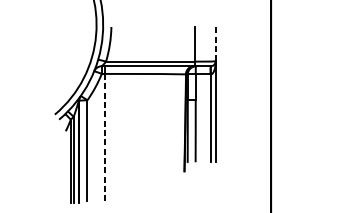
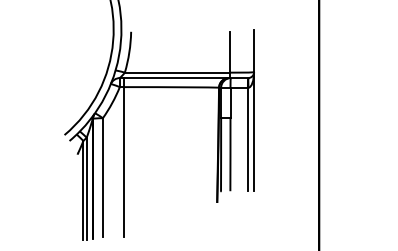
line: (216, 42) -> (254, 50), dashed -> solid
line: (104, 137) -> (123, 161), dashed -> solid

